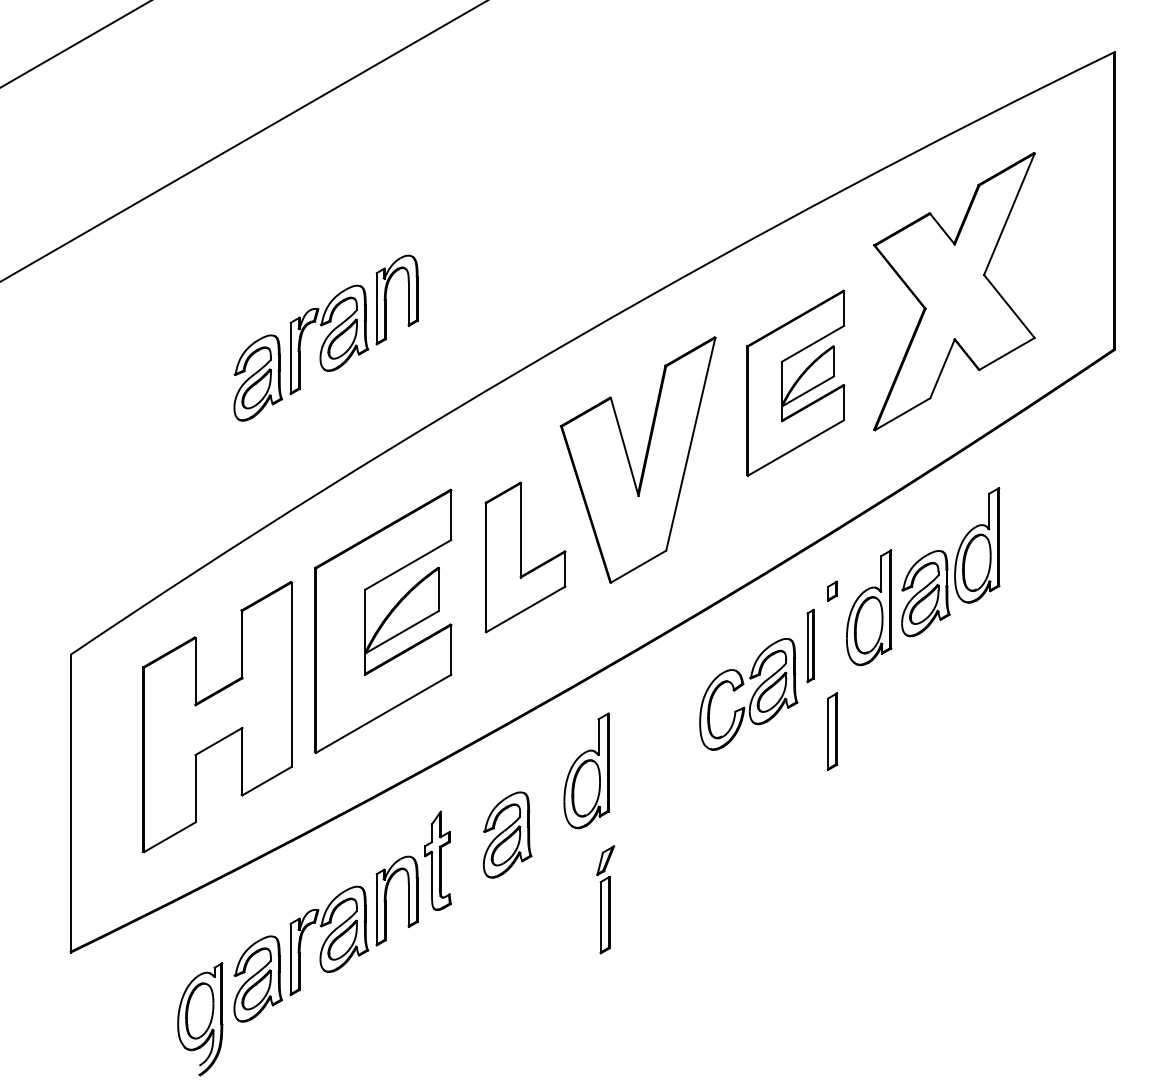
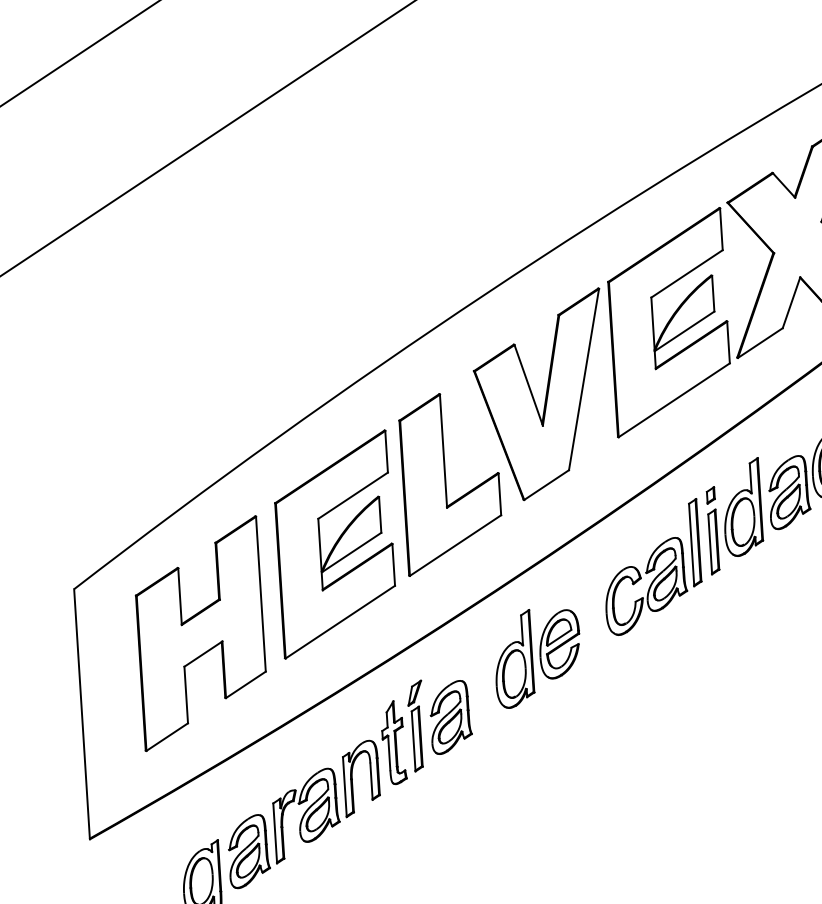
part: (325, 337) -> (271, 309), removed
part: (795, 383) -> (668, 322), size x1.43
part: (525, 557) -> (451, 483), size x1.43
part: (810, 645) -> (695, 542), size x1.43
part: (832, 731) -> (713, 541), moved
part: (642, 756) -> (559, 644), added
part: (605, 899) -> (416, 725), moved

